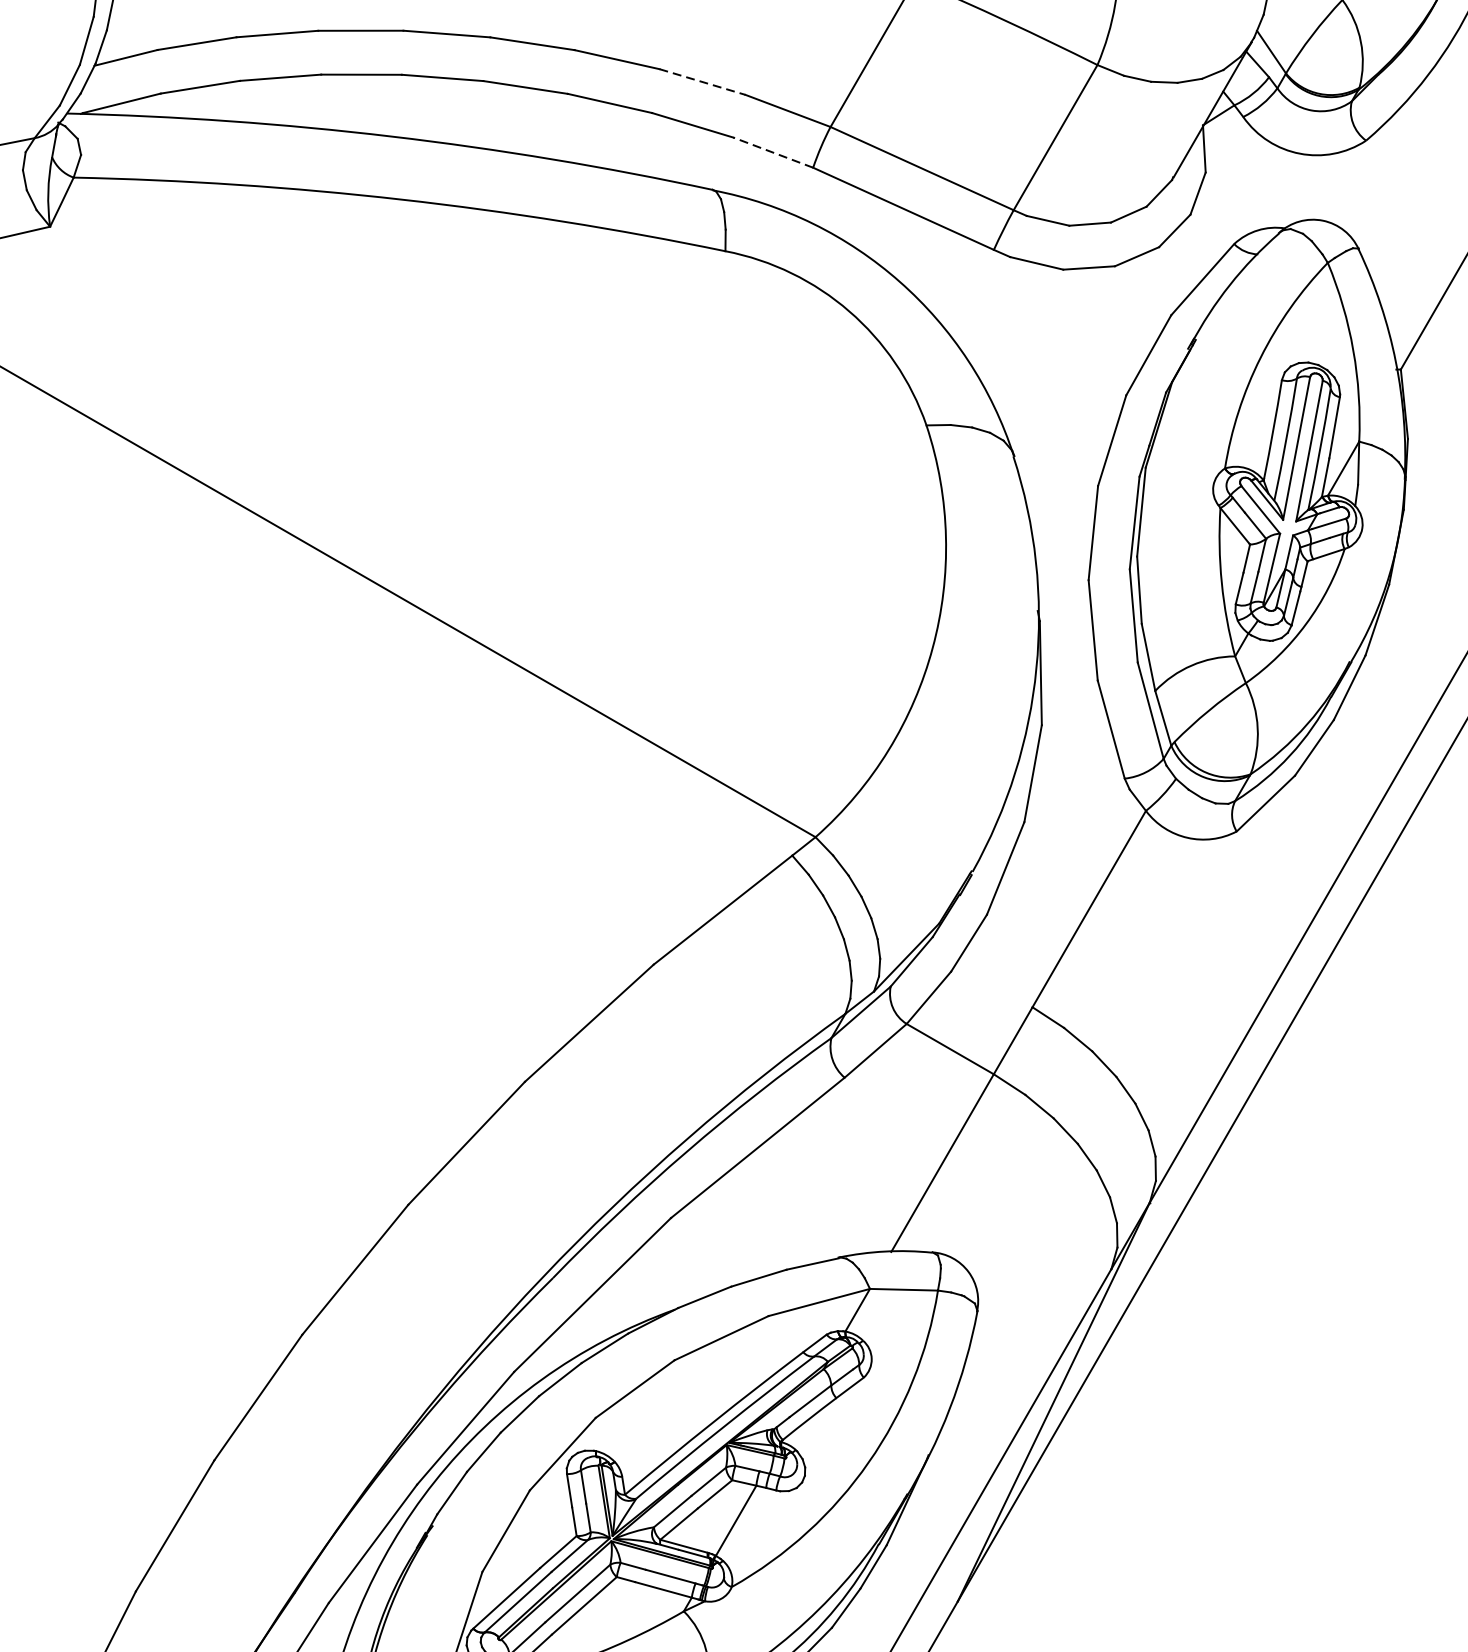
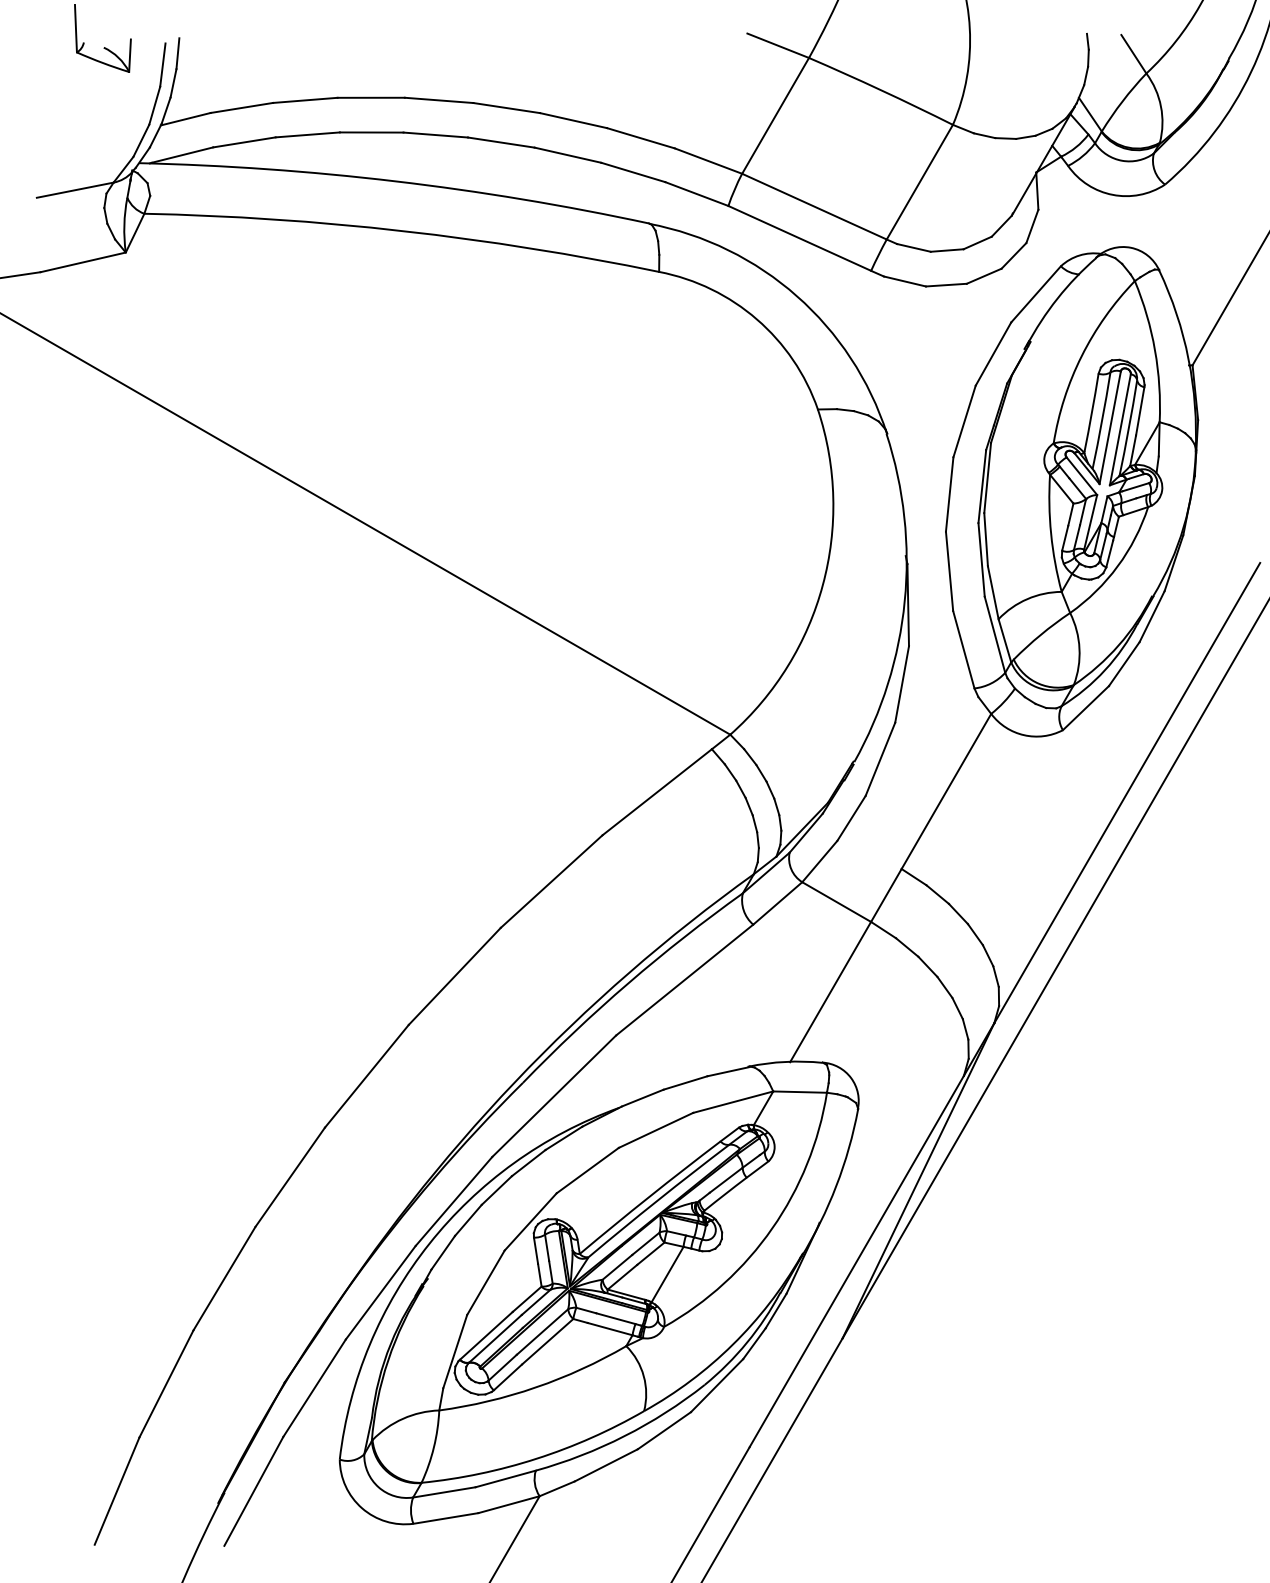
line: (703, 82) -> (641, 138), dashed -> solid
line: (772, 153) -> (696, 194), dashed -> solid

